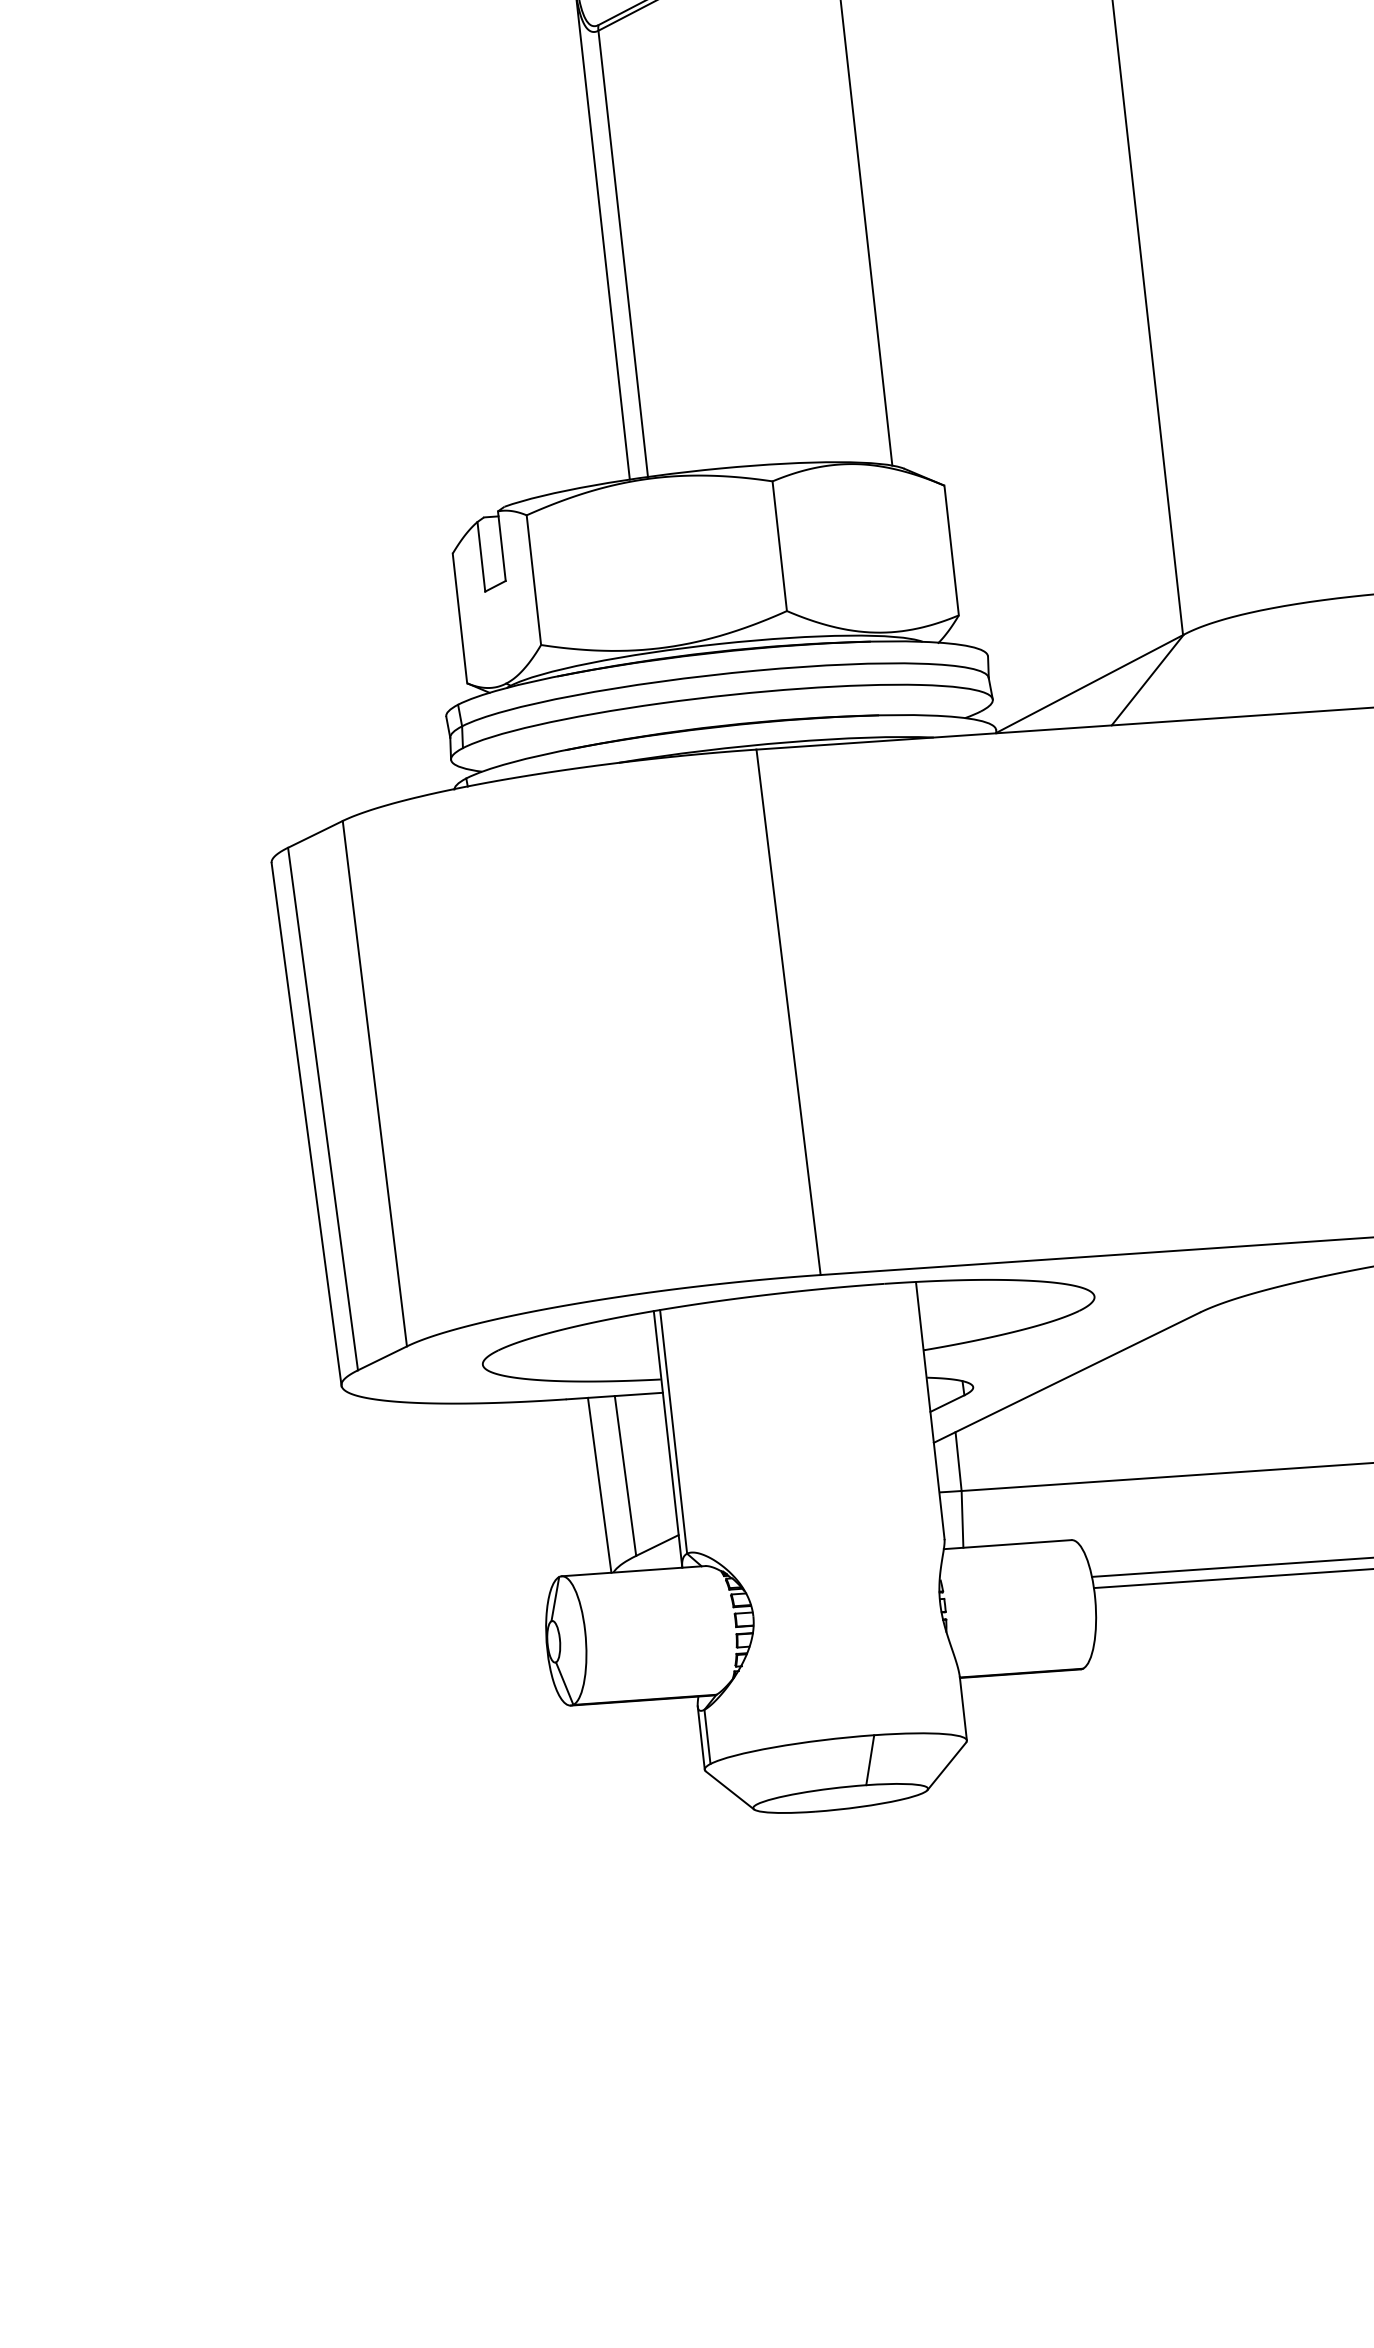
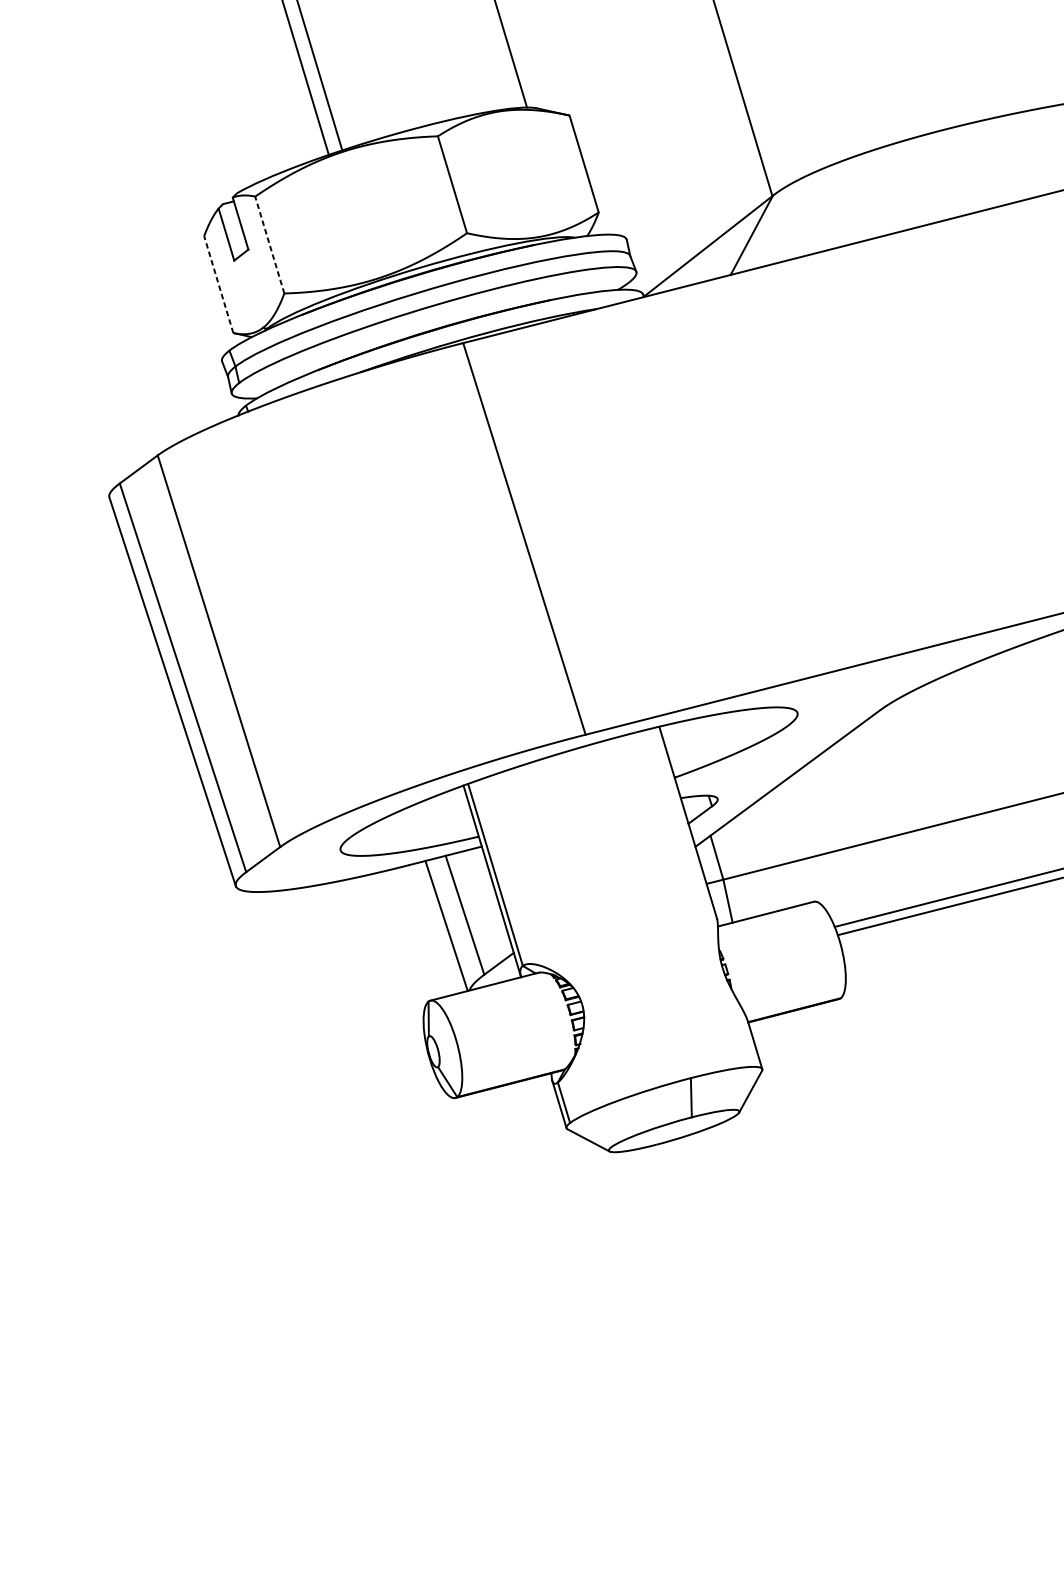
line: (533, 579) -> (269, 244), solid -> dashed
line: (459, 617) -> (218, 283), solid -> dashed

